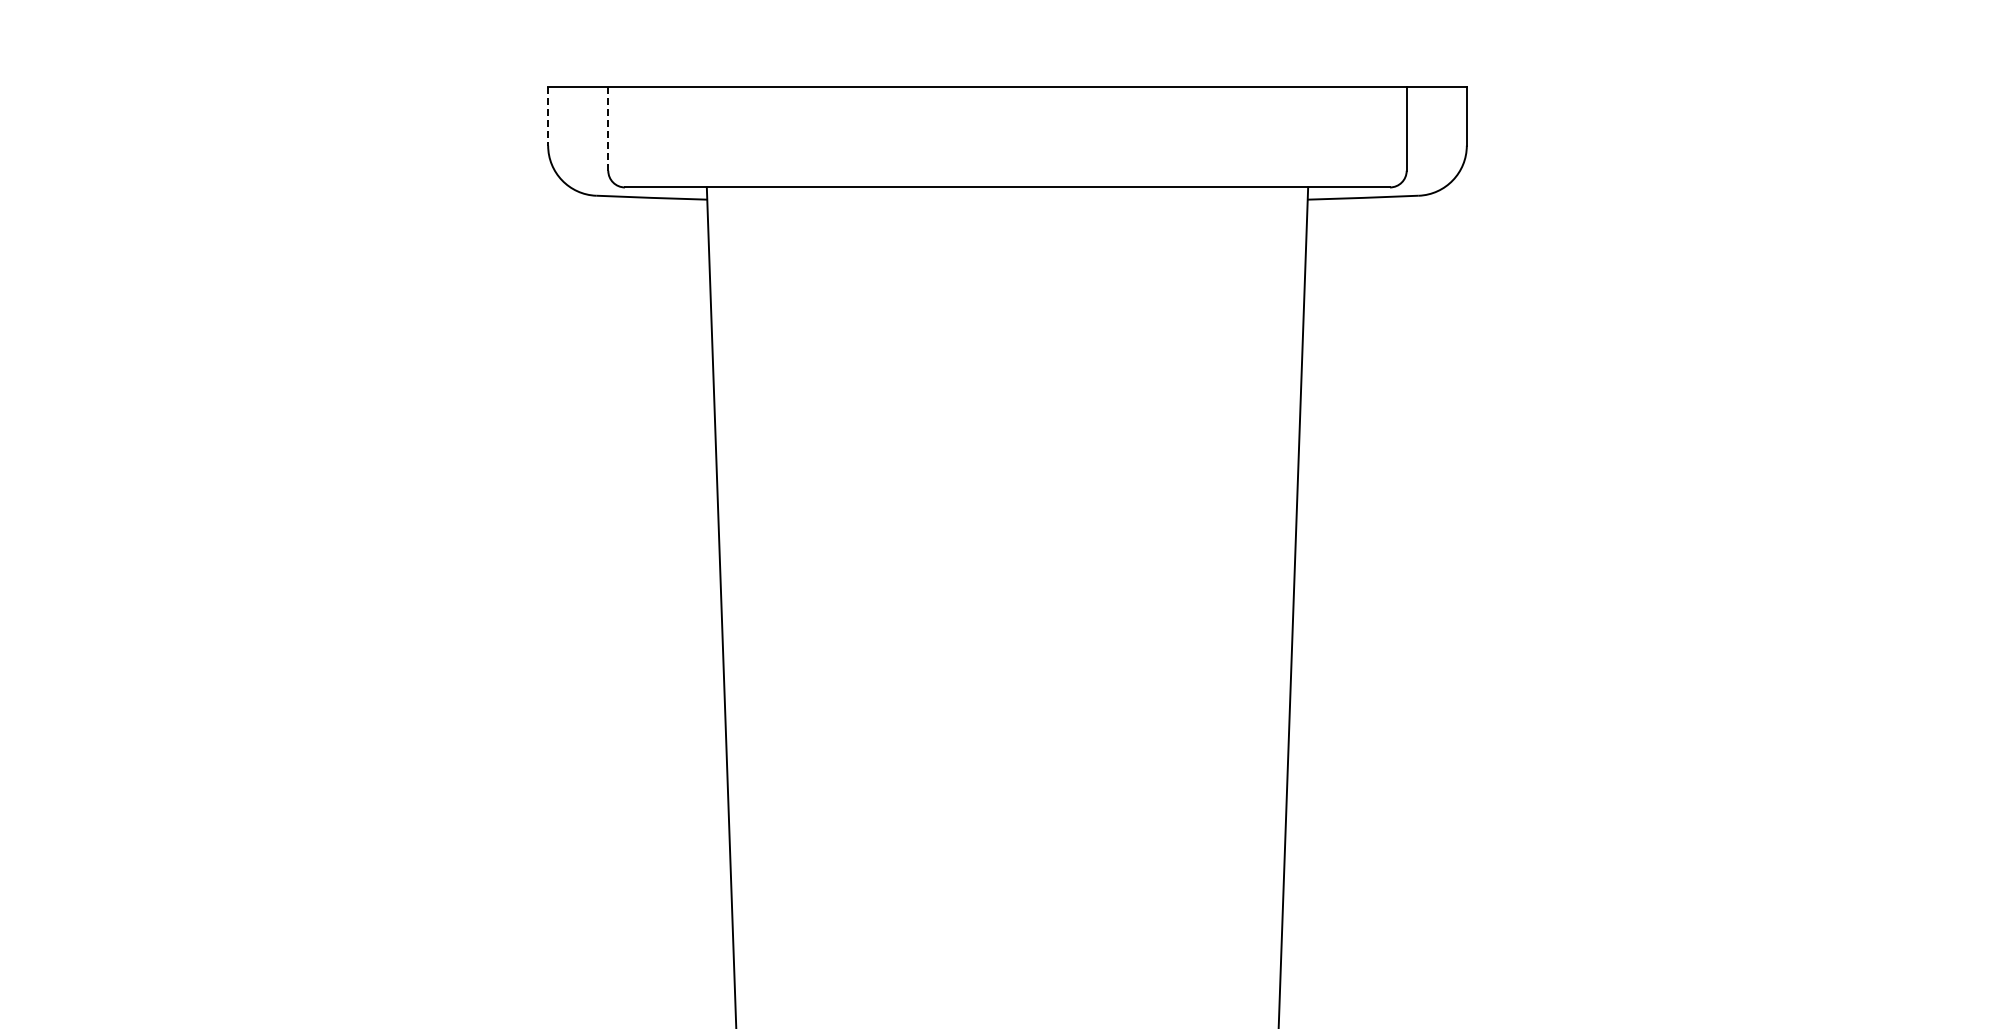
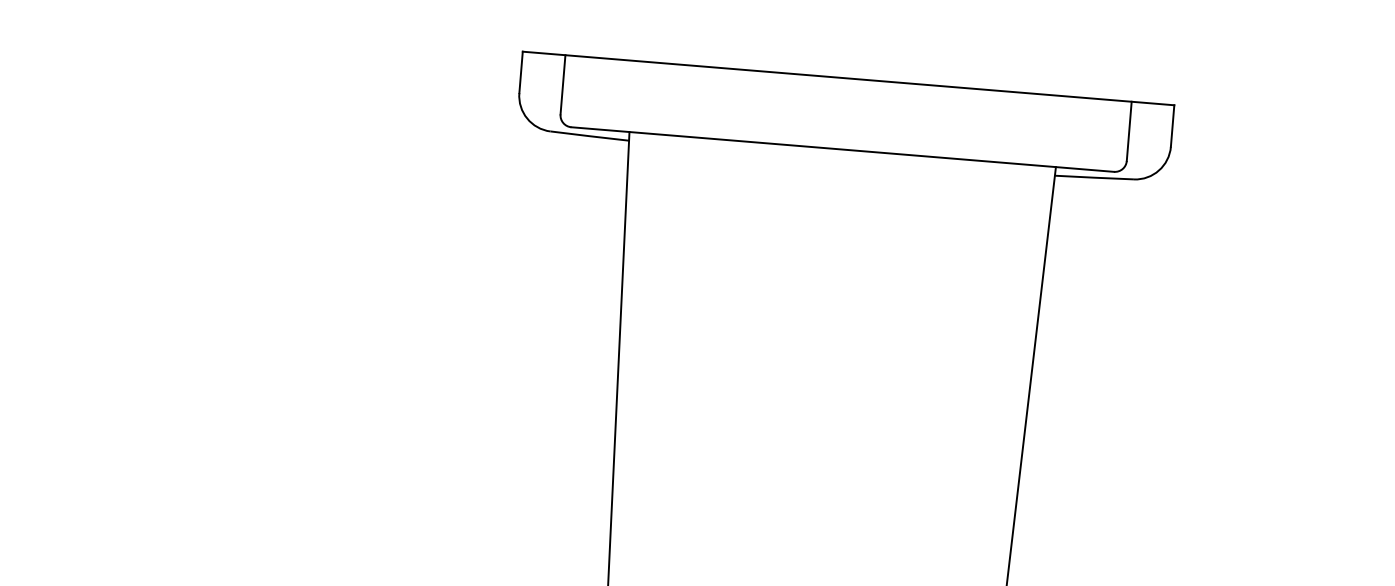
line: (548, 116) -> (521, 72), dashed -> solid
line: (608, 129) -> (563, 85), dashed -> solid

